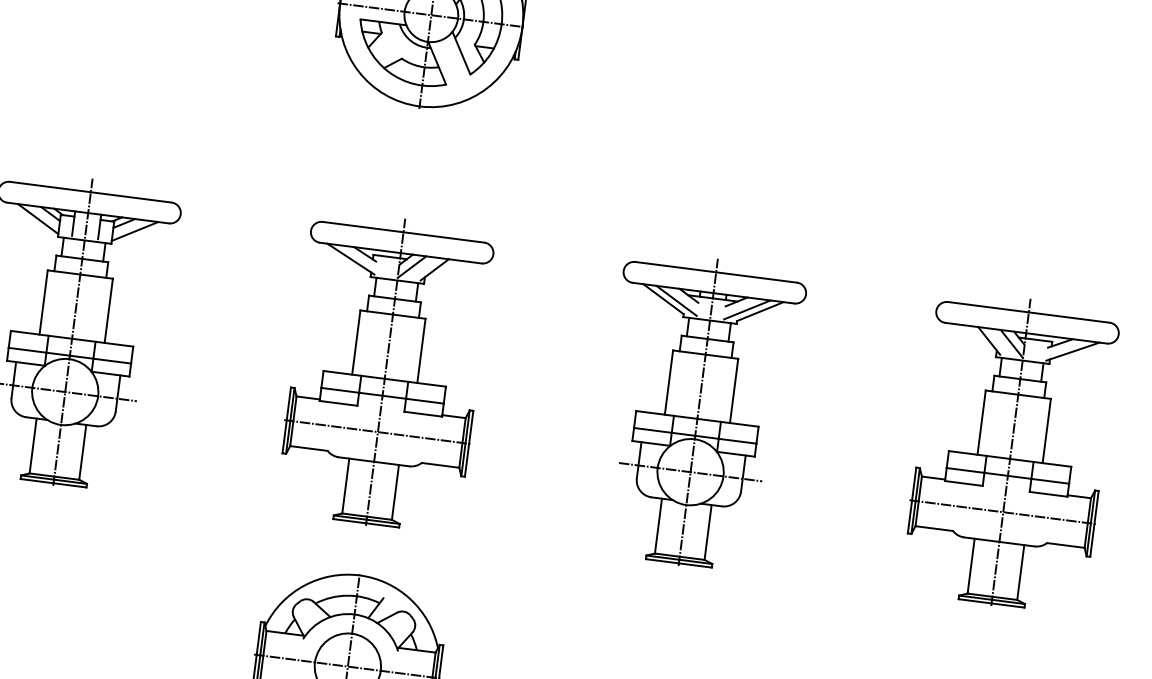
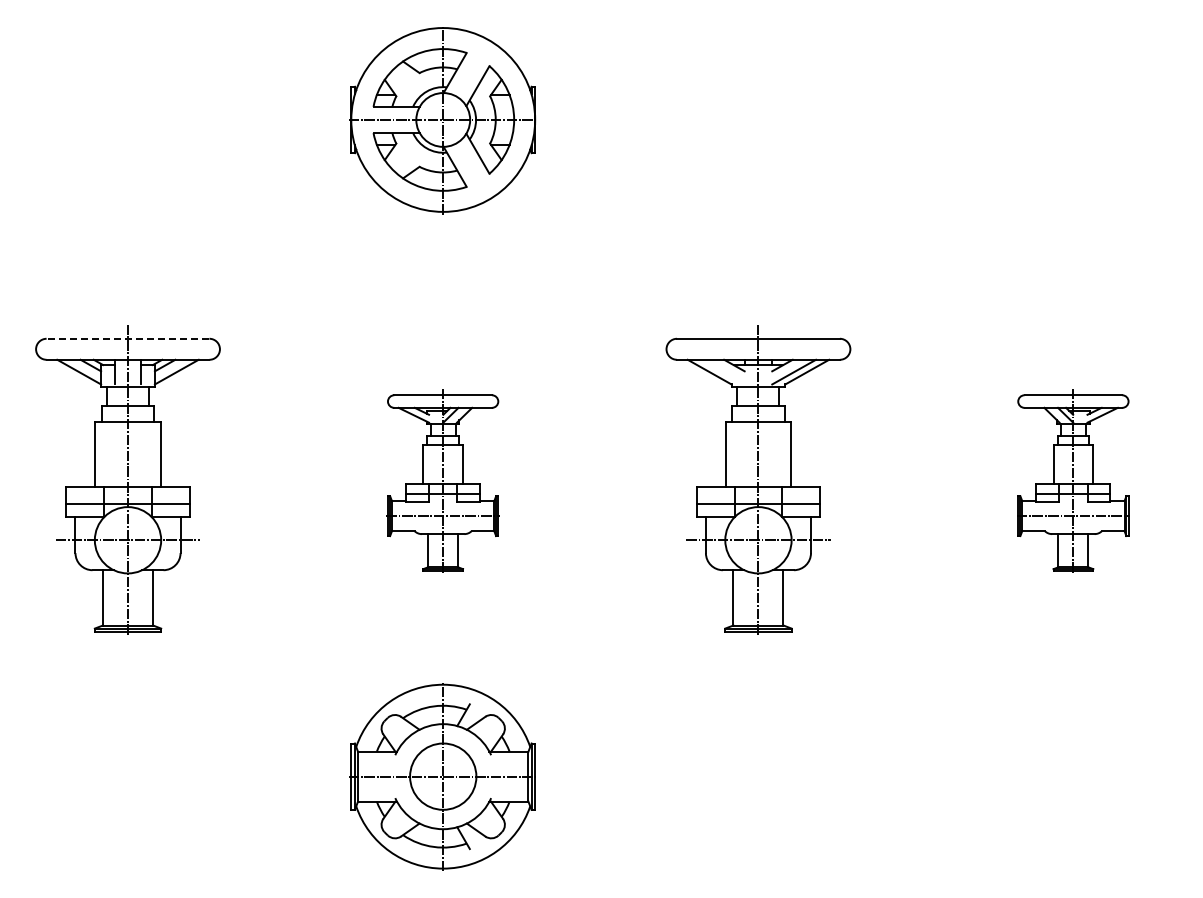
line: (90, 191) -> (127, 338), solid -> dashed
line: (676, 300) -> (722, 371), removed
part: (384, 371) -> (442, 479), size x0.6
part: (1009, 451) -> (1072, 479), size x0.6

